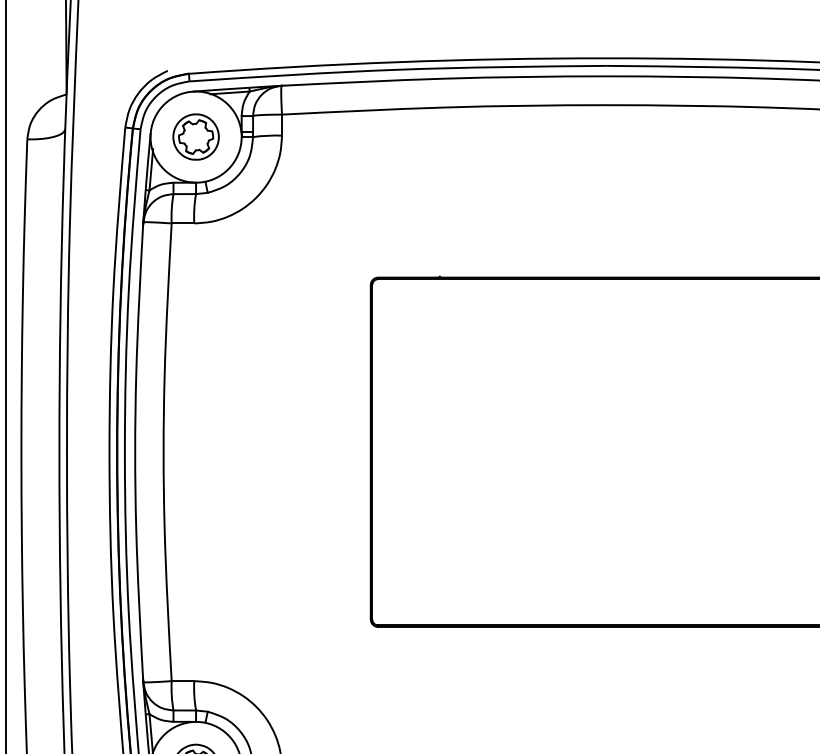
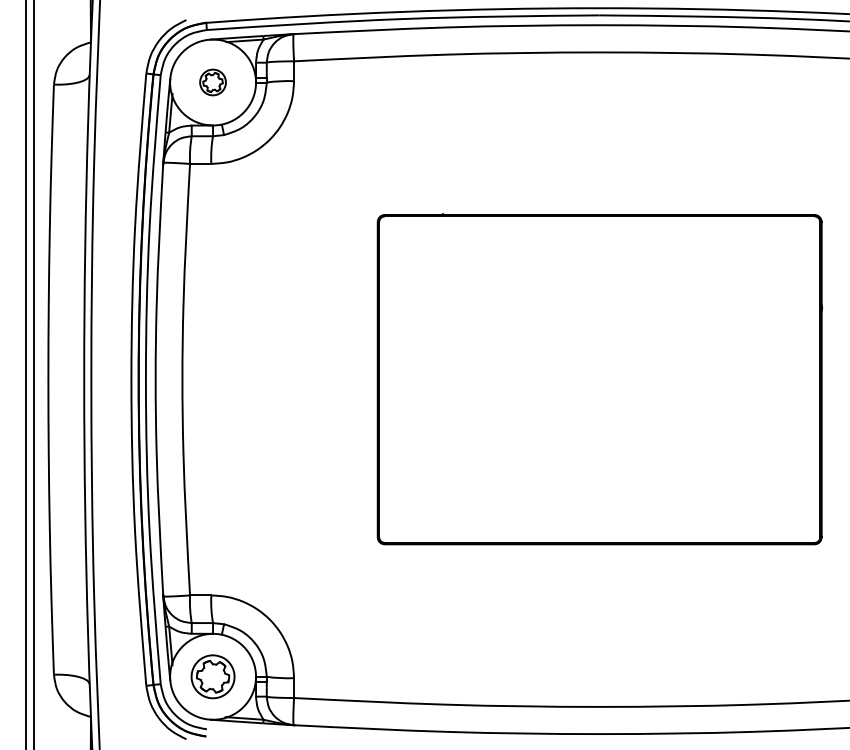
part: (195, 137) -> (212, 82), size x0.6

